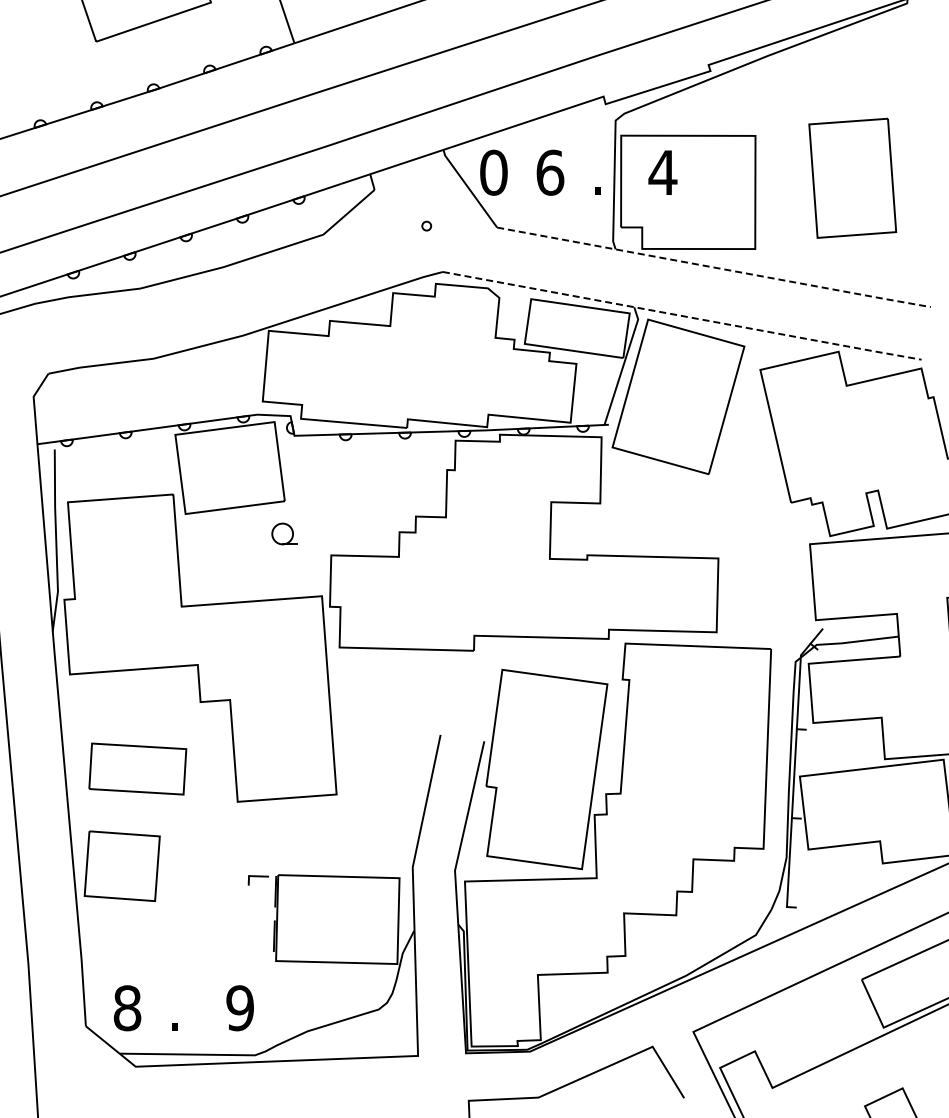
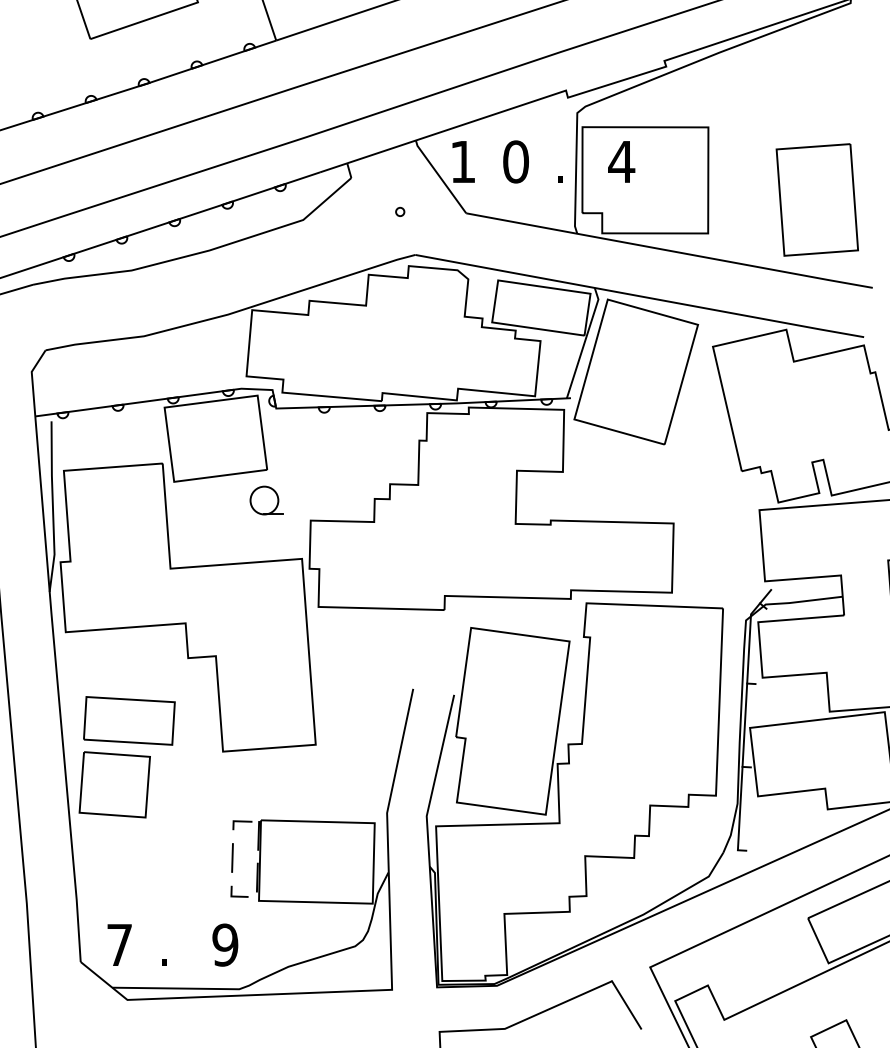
text: (493, 172) -> (462, 161), 0 -> 1
text: (550, 172) -> (516, 161), 6 -> 0
part: (852, 177) -> (817, 199), moved
line: (715, 267) -> (670, 250), dashed -> solid
line: (682, 316) -> (639, 296), dashed -> solid
part: (284, 533) -> (266, 500), size x1.43
part: (121, 866) -> (114, 785), moved
line: (247, 915) -> (232, 858), added
line: (254, 955) -> (238, 895), added
text: (127, 1008) -> (119, 945), 8 -> 7

